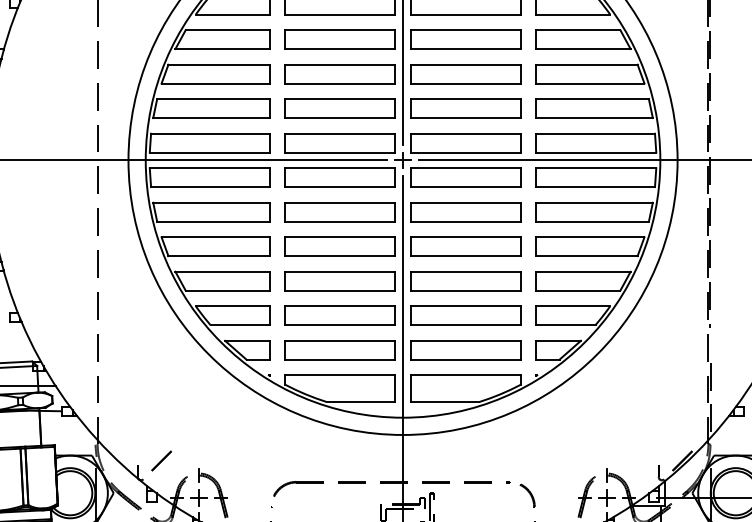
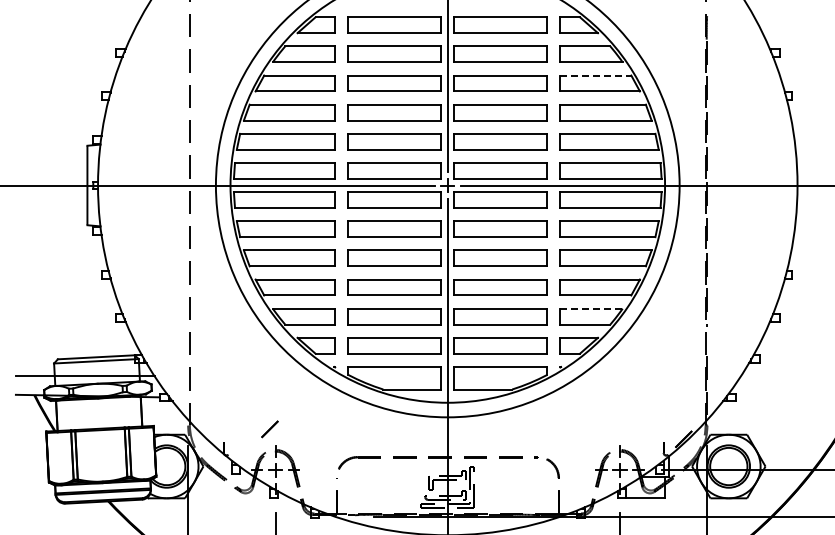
line: (579, 30) -> (596, 75), solid -> dashed
line: (574, 306) -> (592, 308), solid -> dashed
line: (161, 461) -> (269, 429), moved

